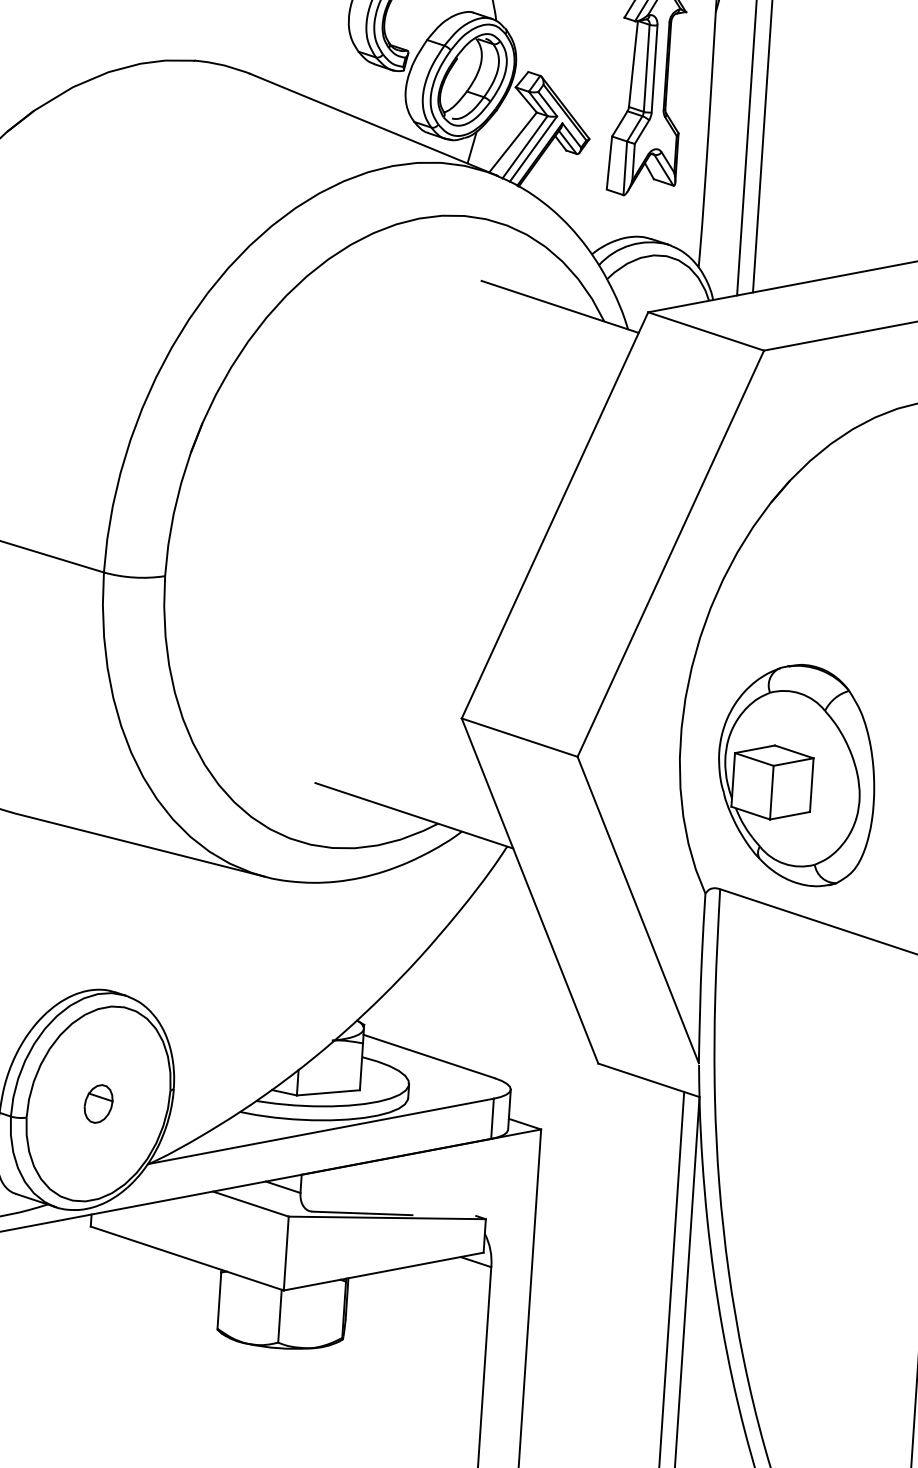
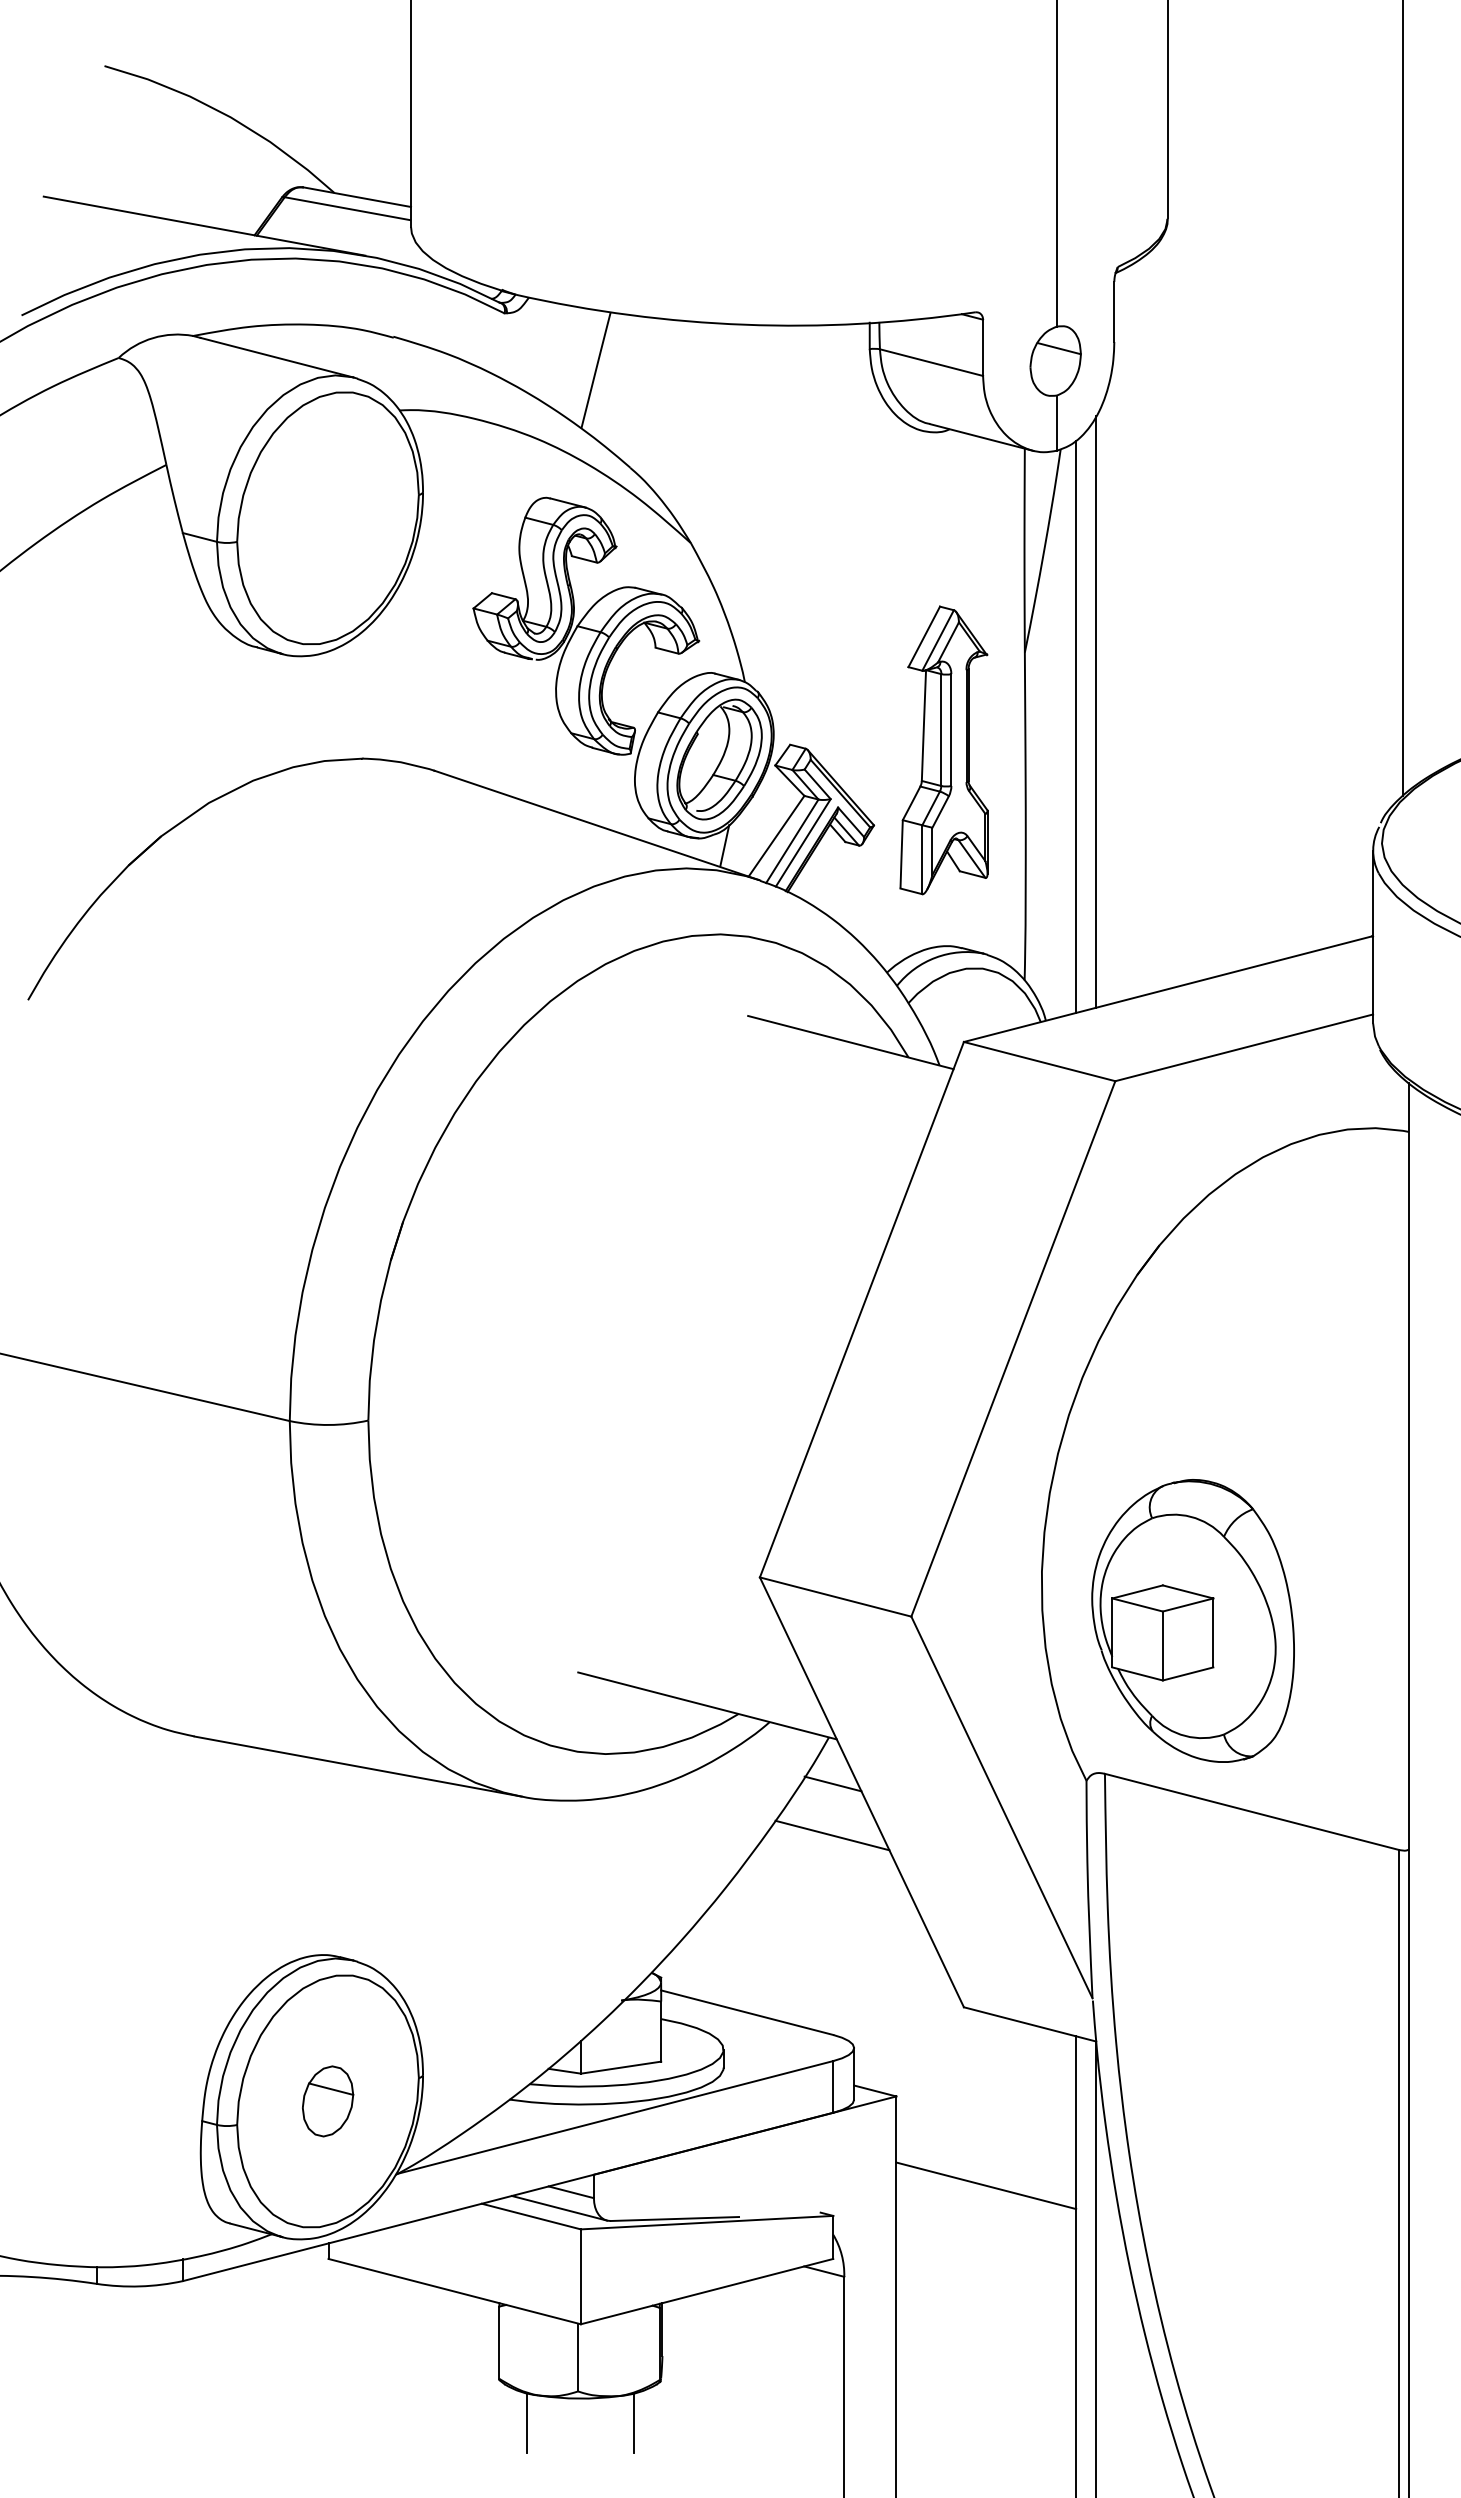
line: (507, 882) -> (832, 1783), added
line: (504, 923) -> (832, 1835), added
part: (98, 1104) -> (328, 2101), size x1.43
line: (272, 1198) -> (558, 2207), added
line: (606, 1203) -> (986, 2185), added
line: (237, 1364) -> (527, 2423), added
line: (320, 1370) -> (634, 2423), added

